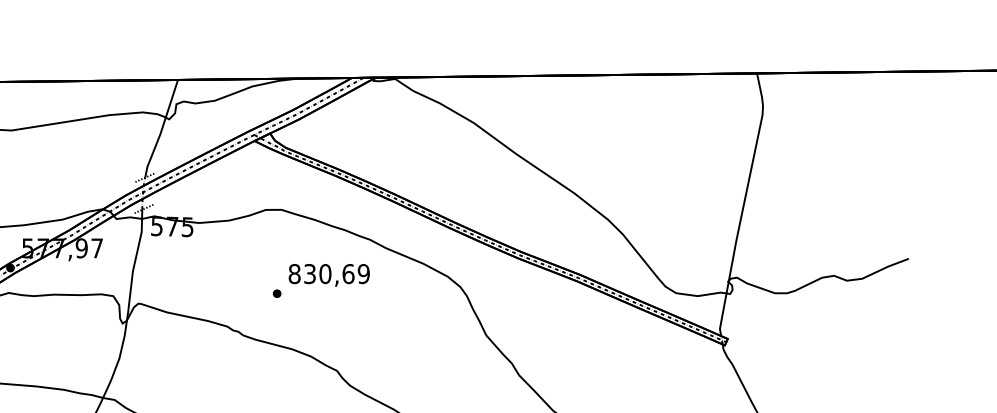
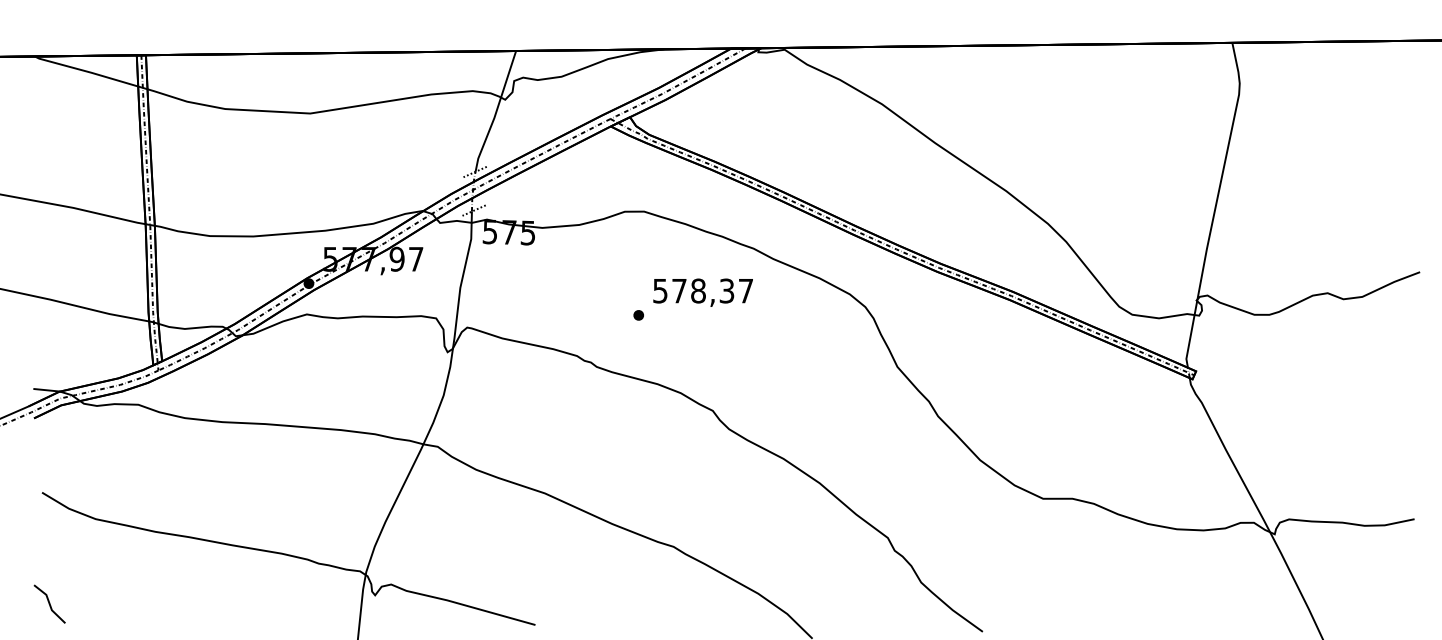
text: (329, 273) -> (703, 290), 830,69 -> 578,37

